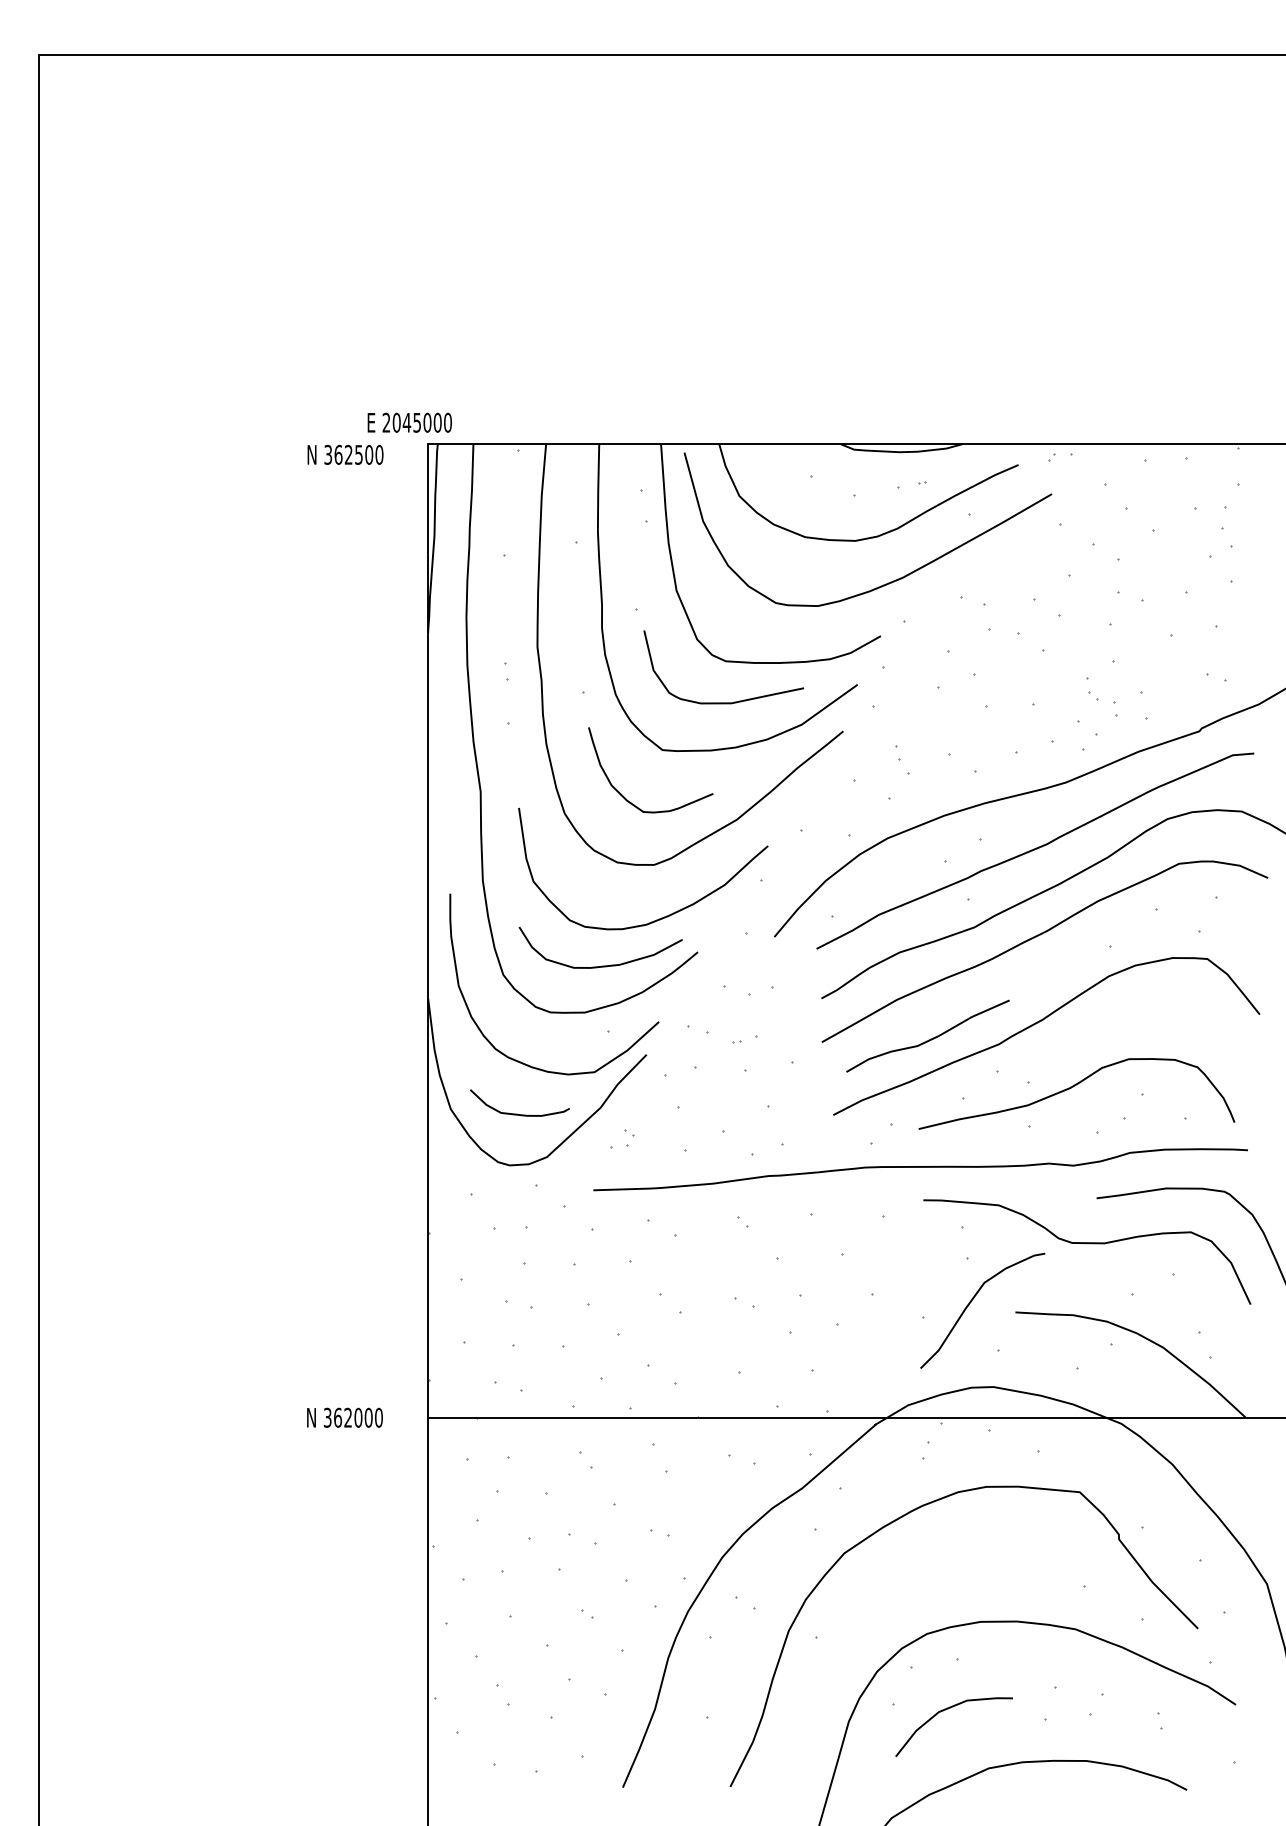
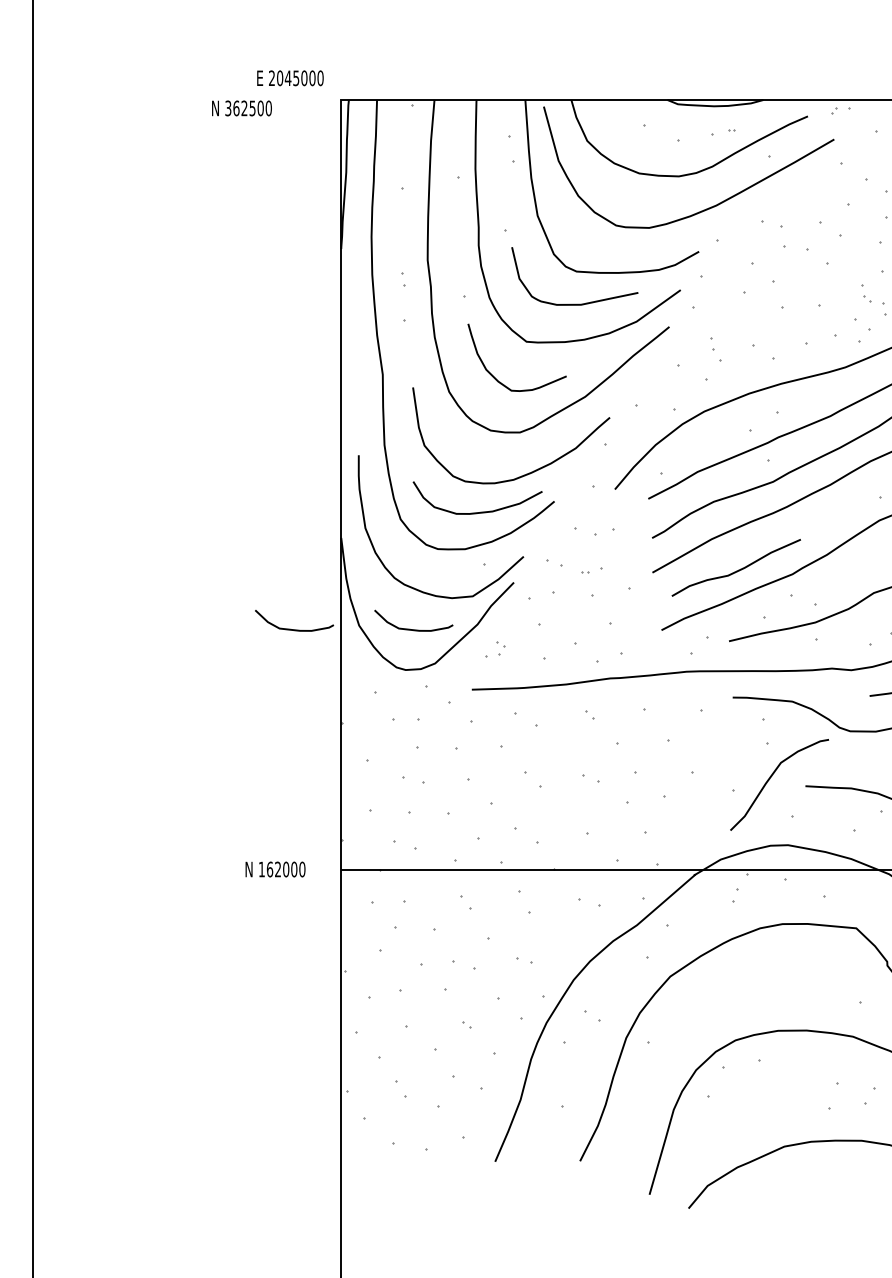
text: (409, 422) -> (290, 78), moved
text: (345, 454) -> (241, 108), moved
curve: (366, 1113) -> (292, 628), added
text: (327, 1417) -> (261, 869), 362000 -> 162000
curve: (948, 1709) -> (752, 1100), removed

